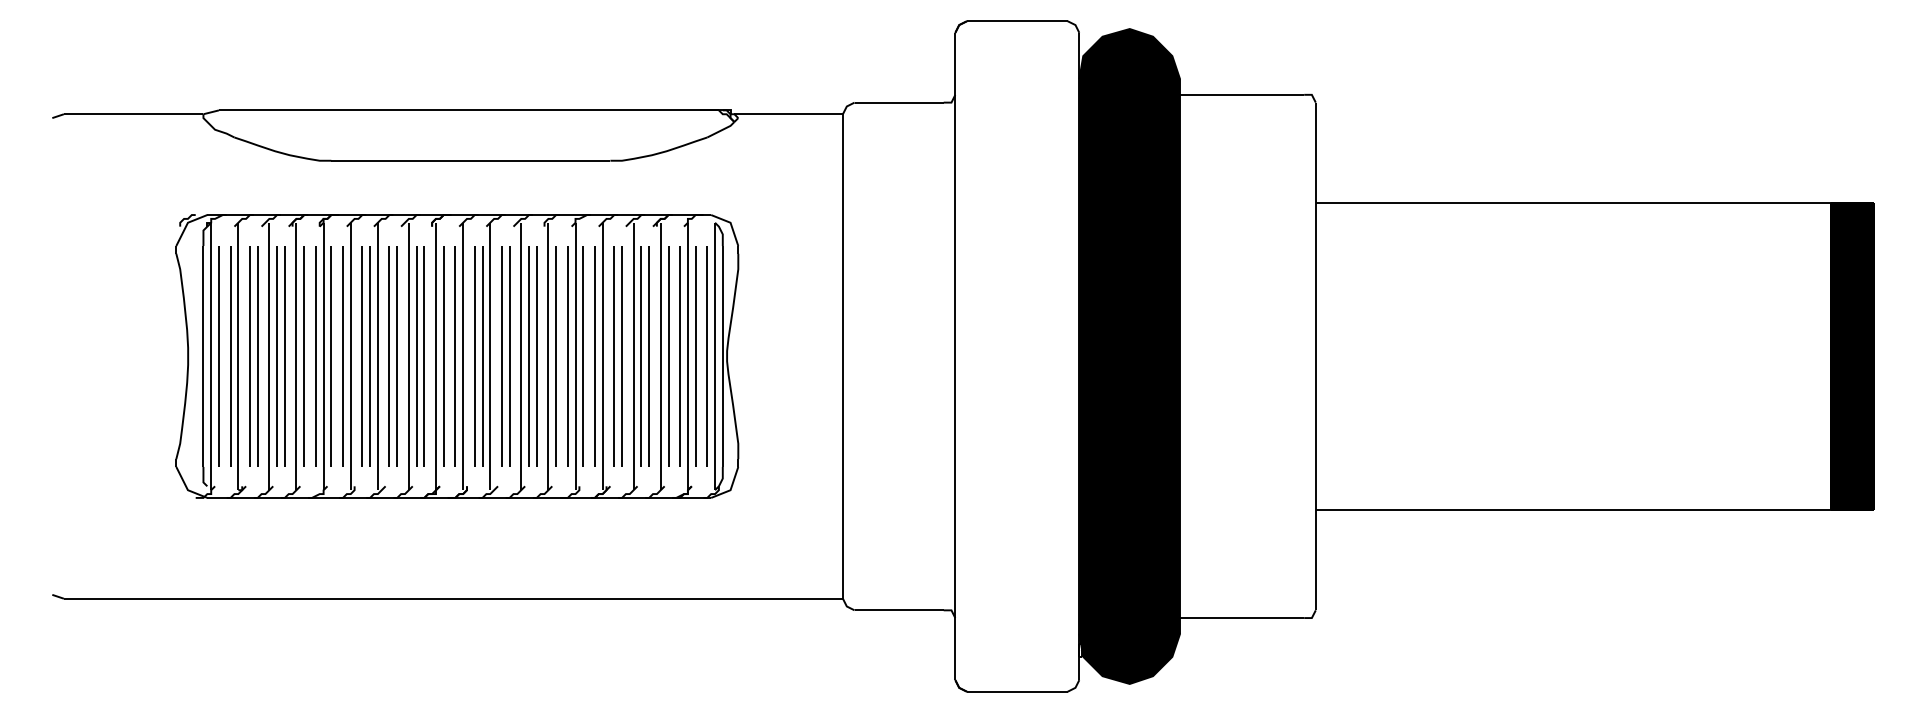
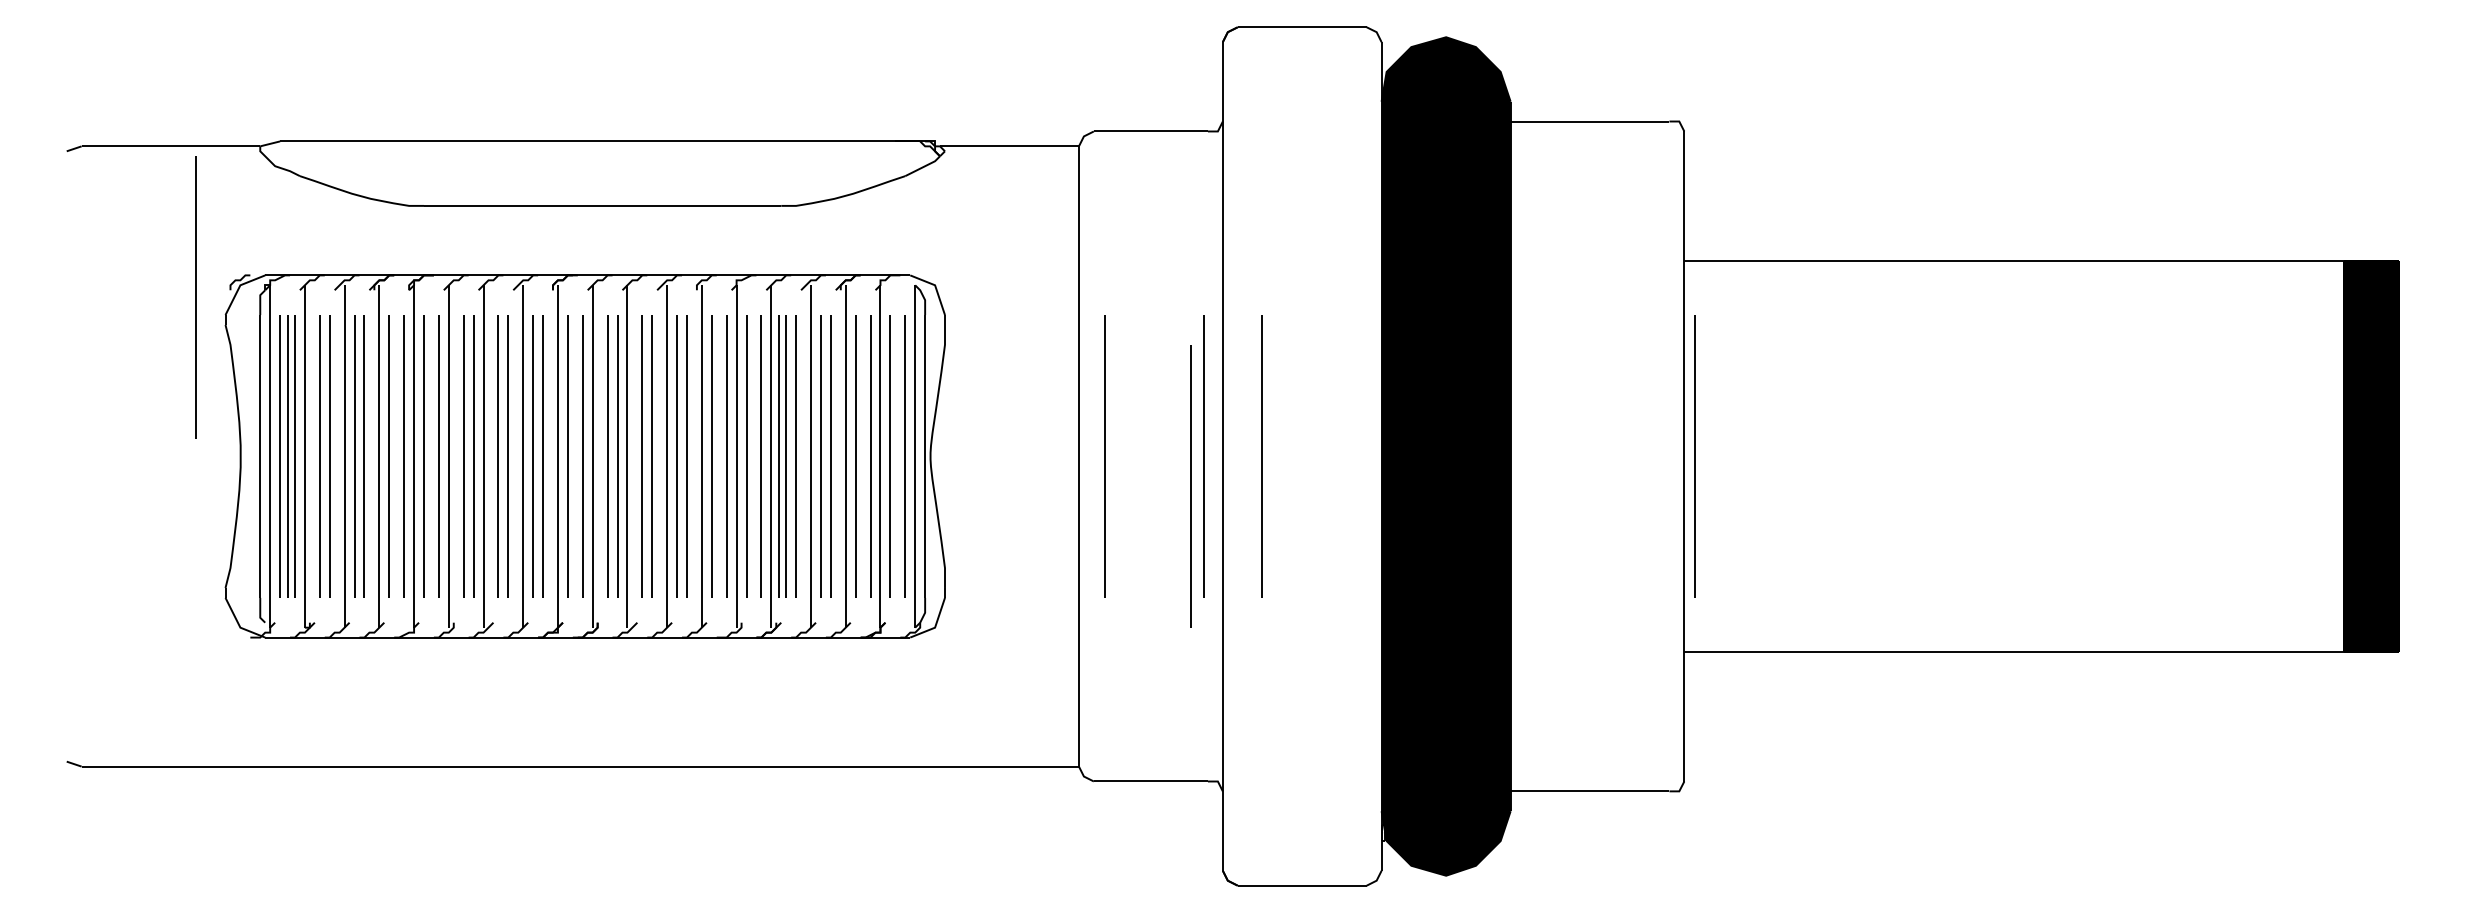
line: (152, 232) -> (195, 297), added
line: (224, 356) -> (287, 456), added
line: (608, 356) -> (778, 456), added
line: (862, 356) -> (1104, 456), added
line: (940, 356) -> (1203, 456), added
line: (985, 356) -> (1261, 456), added
line: (1323, 356) -> (1694, 456), added
line: (930, 379) -> (1190, 486), added

